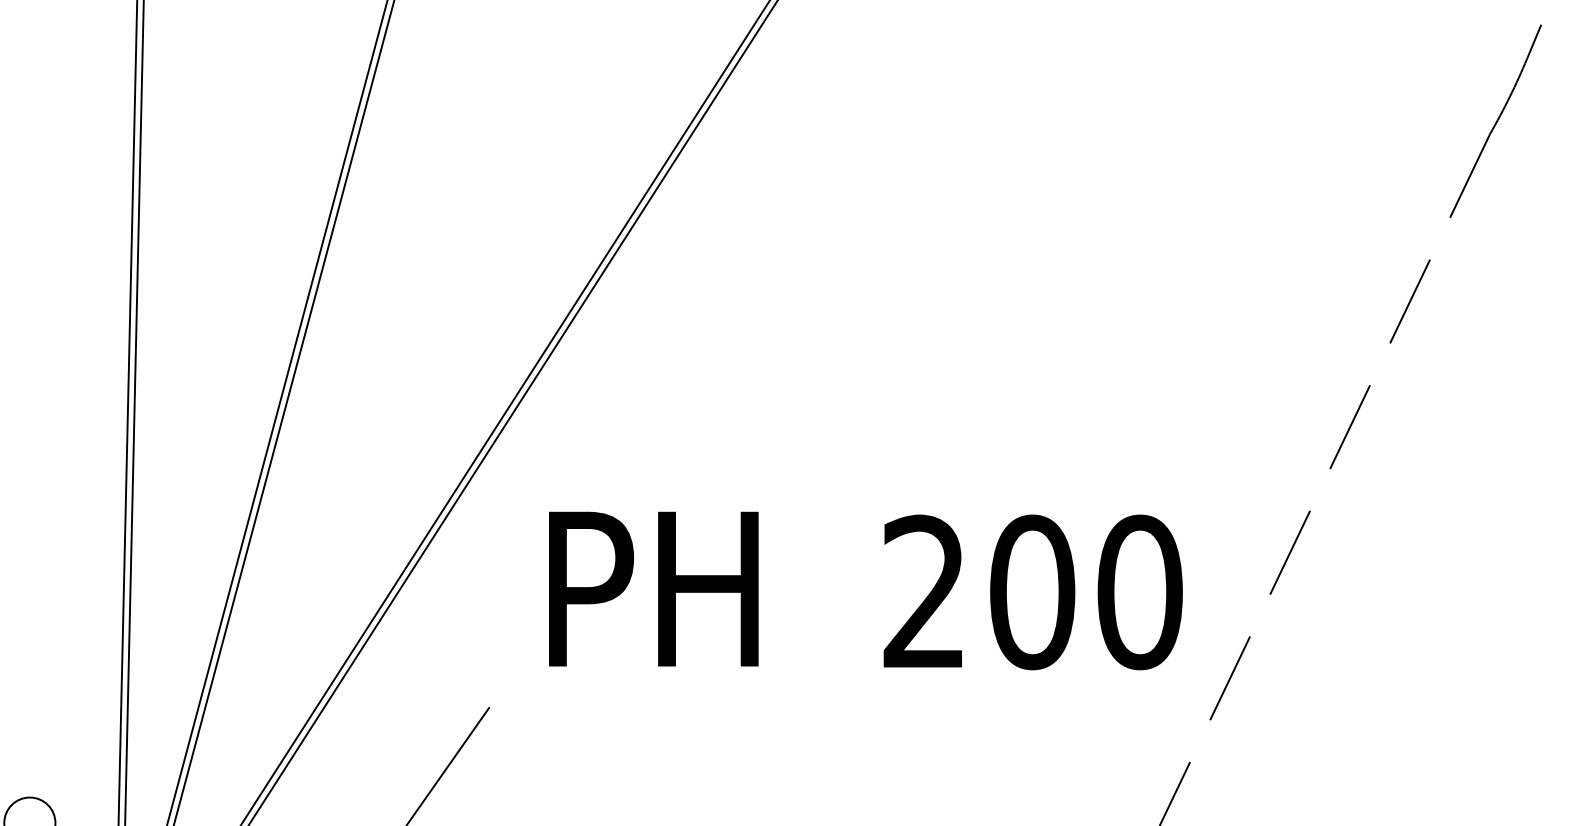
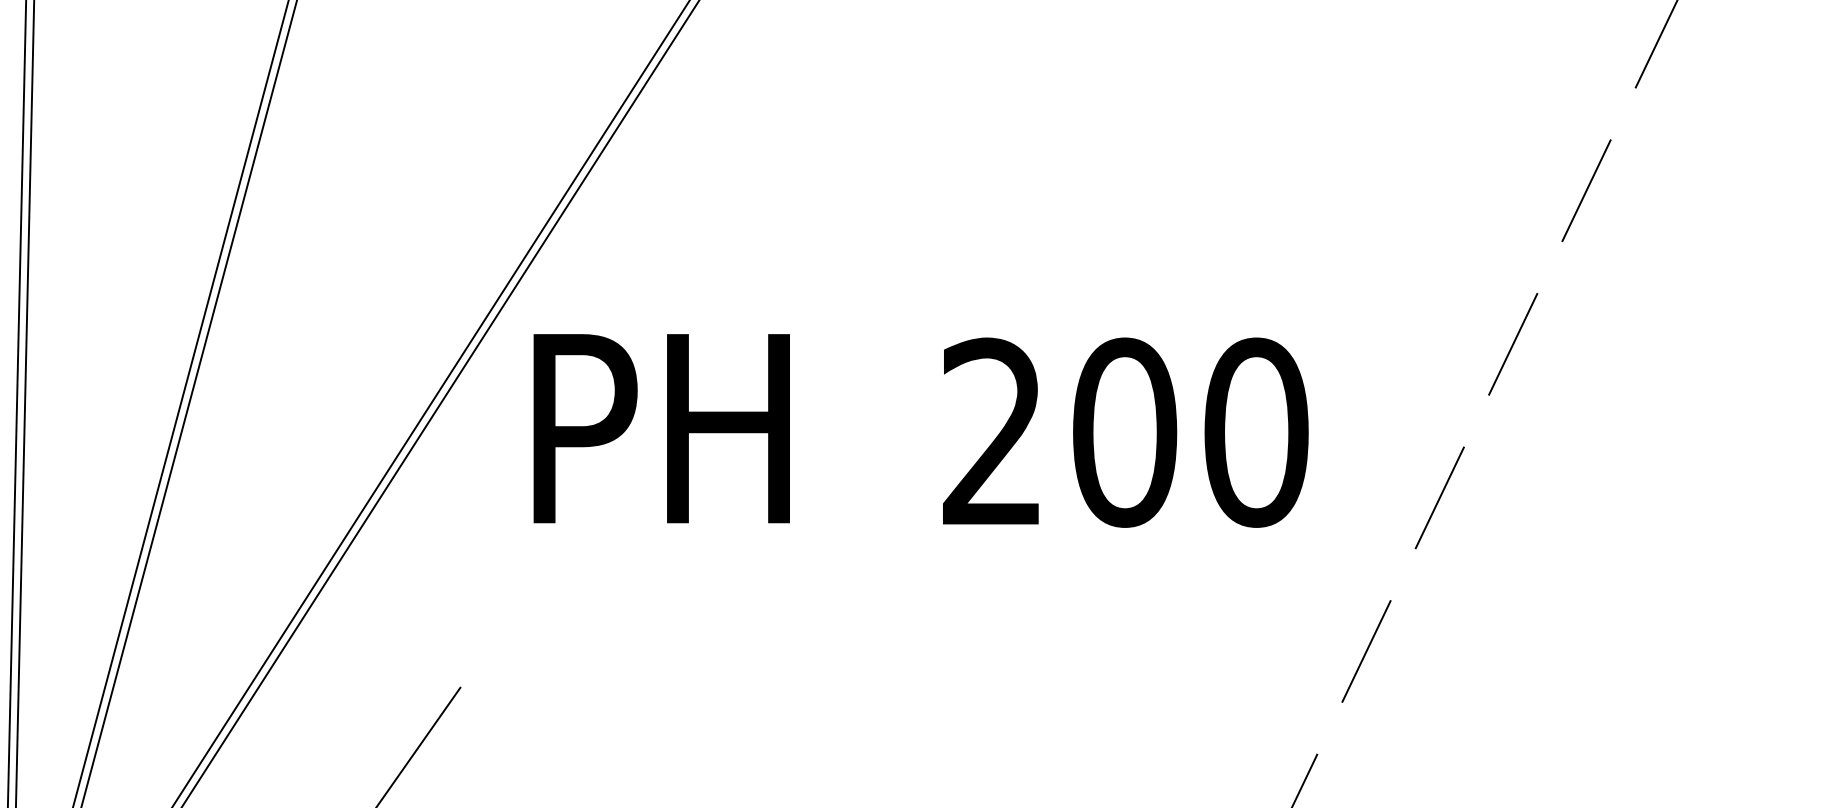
text: (865, 590) -> (920, 430), moved

